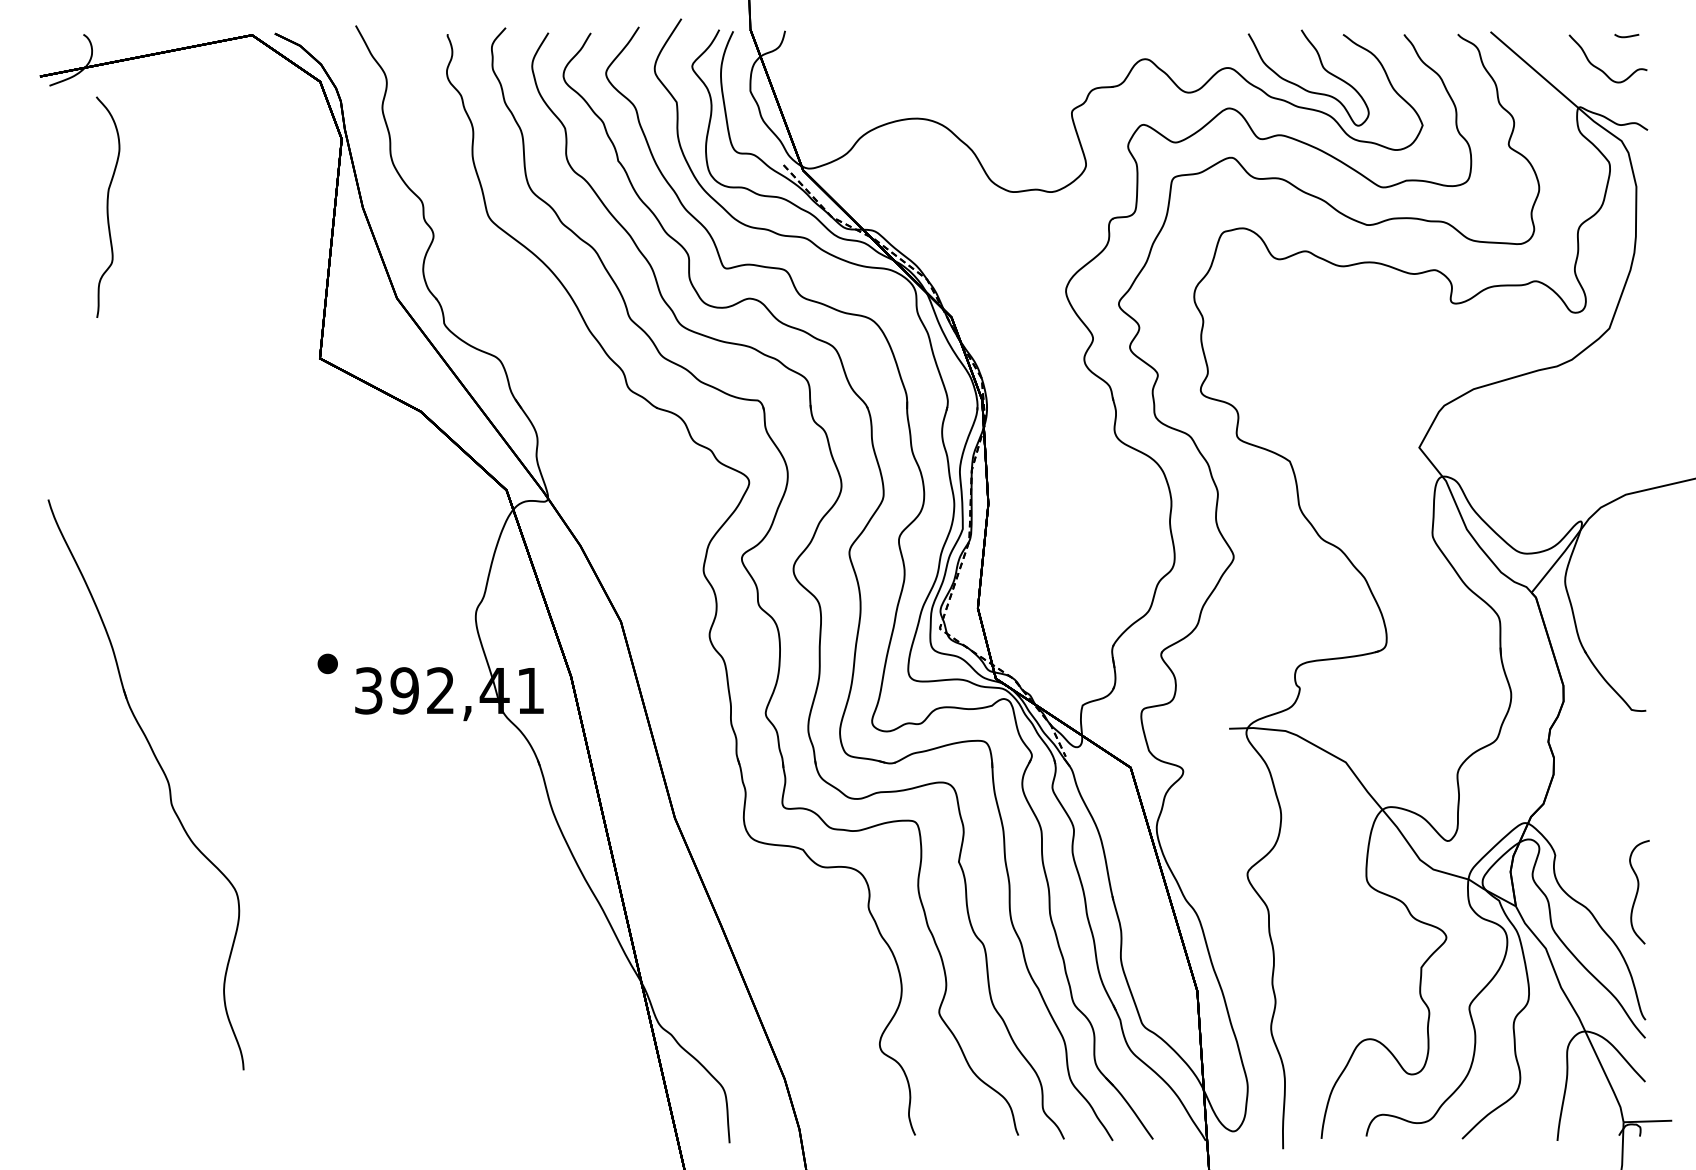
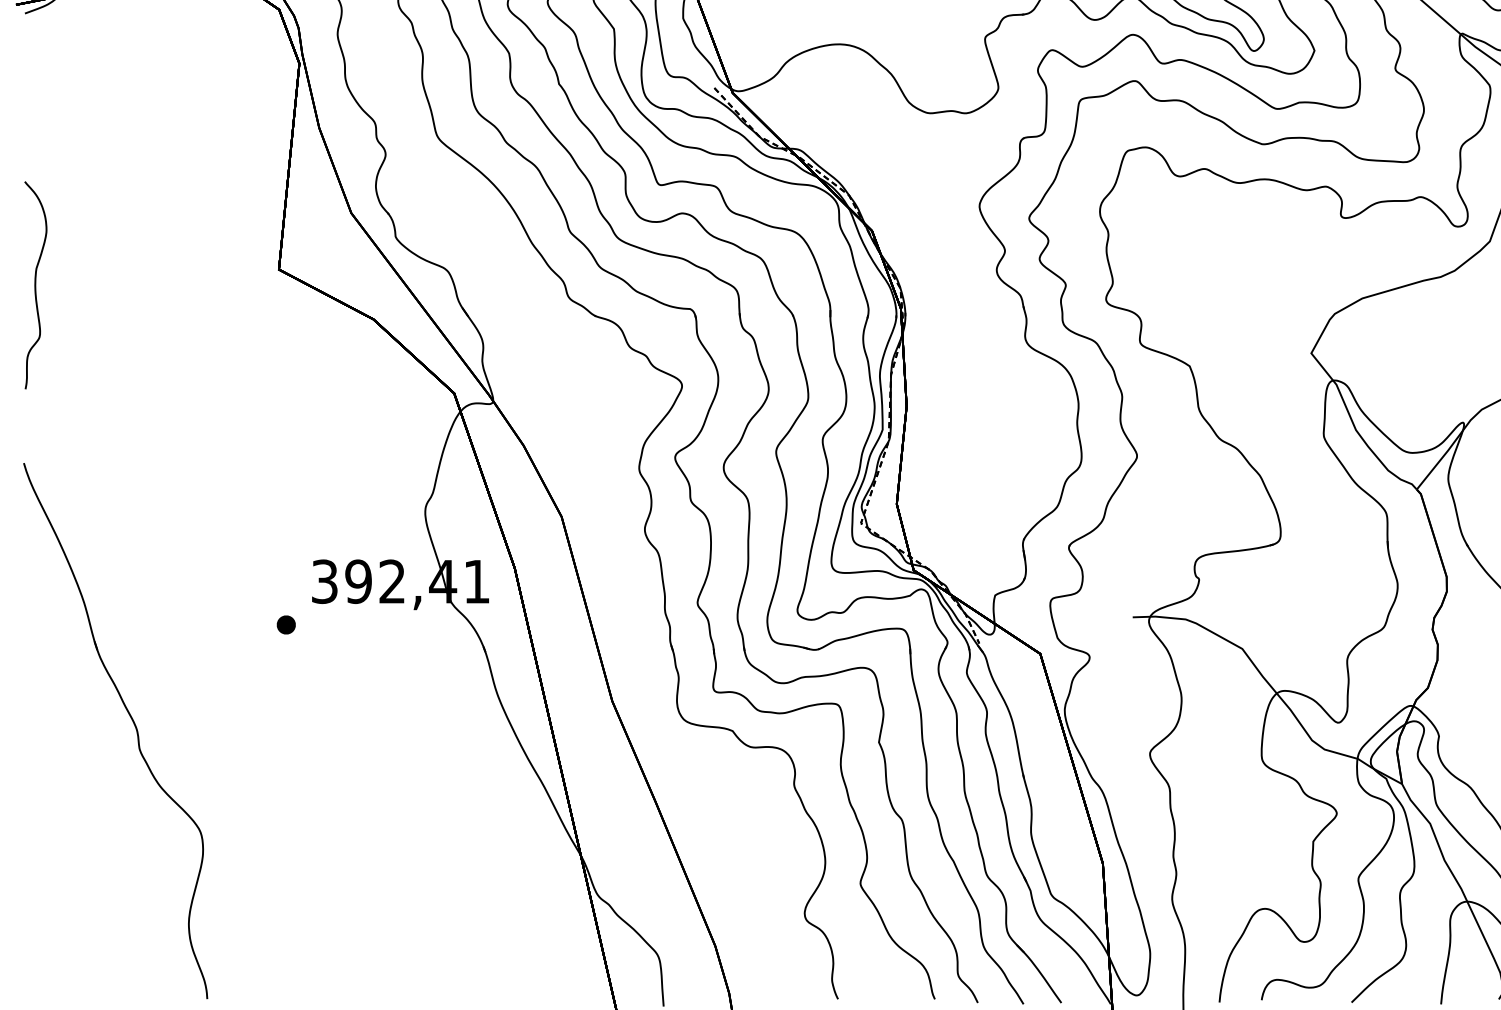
curve: (108, 206) -> (36, 284), moved
part: (327, 663) -> (286, 624), moved
part: (163, 774) -> (132, 721), moved

